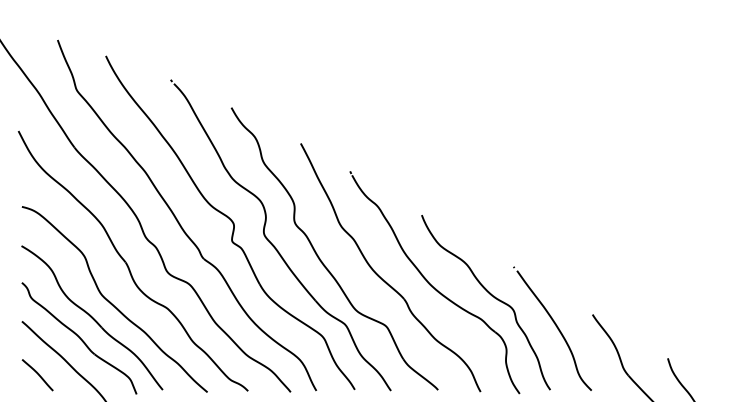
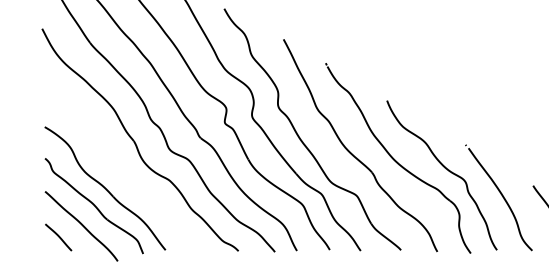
curve: (111, 302) -> (121, 175), removed

